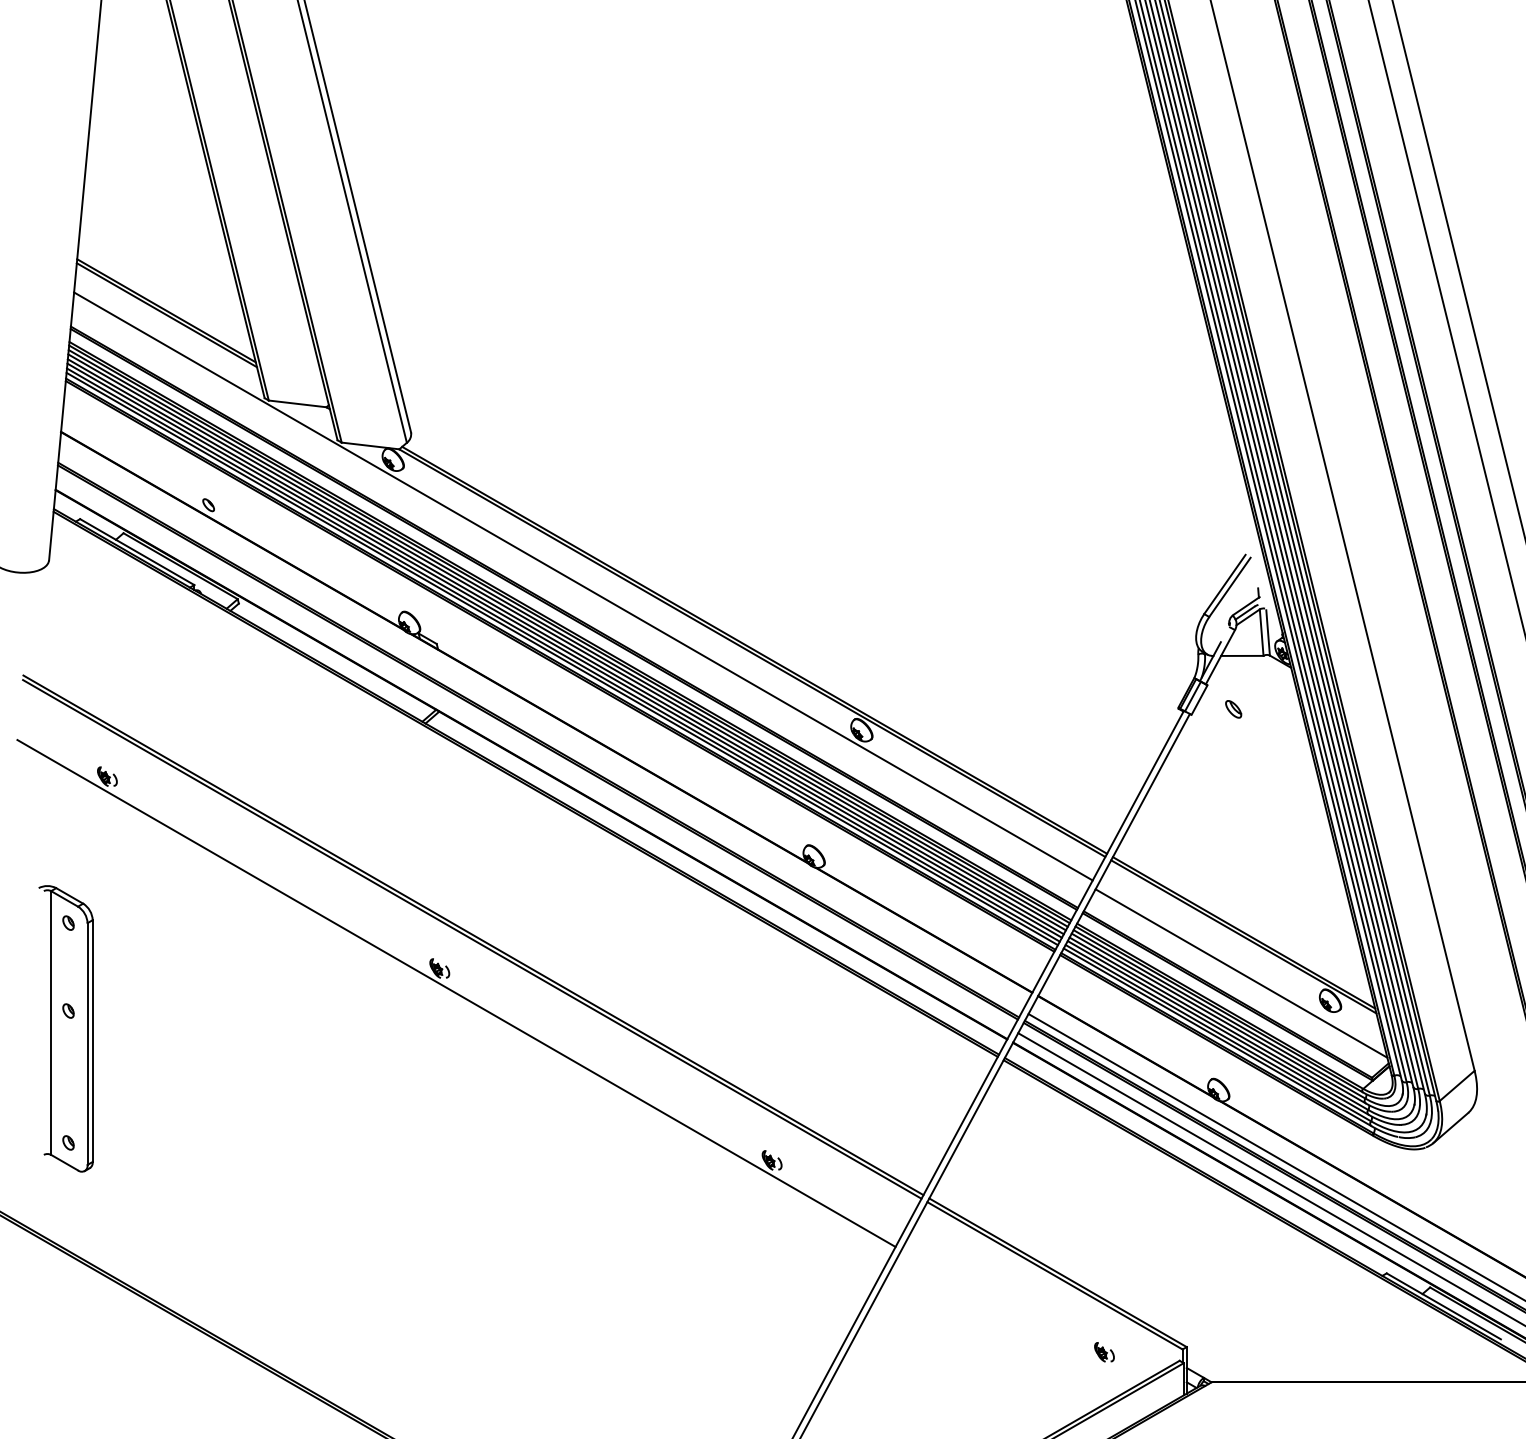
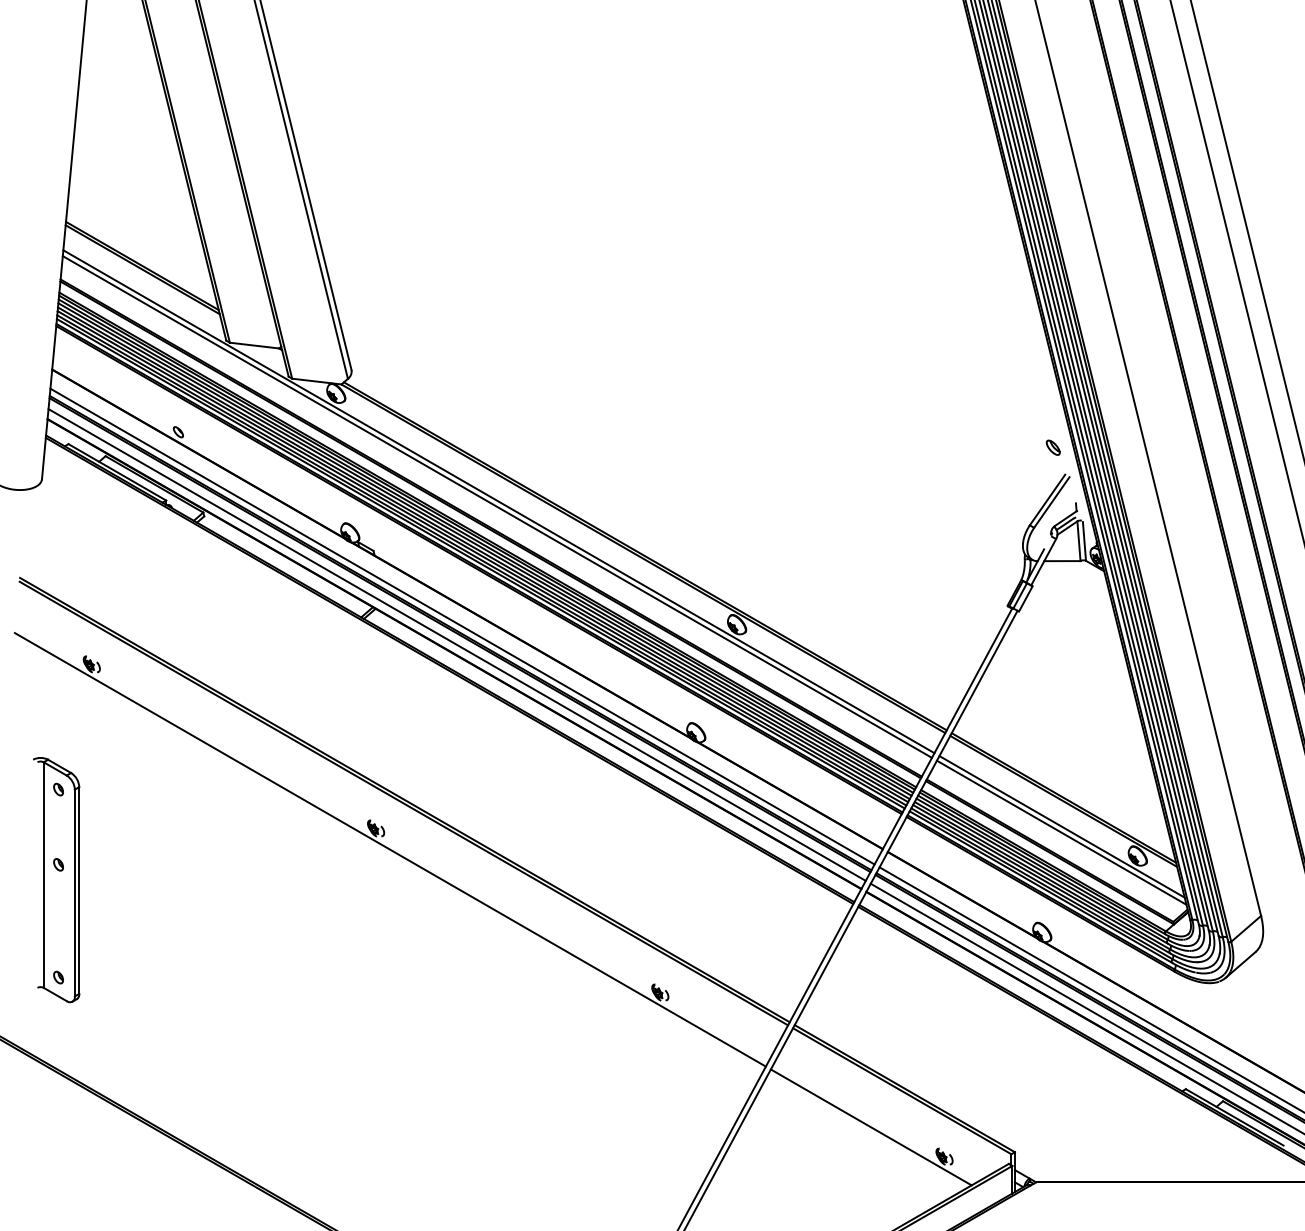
line: (581, 592) -> (497, 506), added
part: (1233, 709) -> (1053, 447), moved
line: (540, 732) -> (462, 626), added
line: (534, 753) -> (457, 644), added
line: (1241, 966) -> (1061, 826), added
line: (1018, 1317) -> (871, 1126), added

